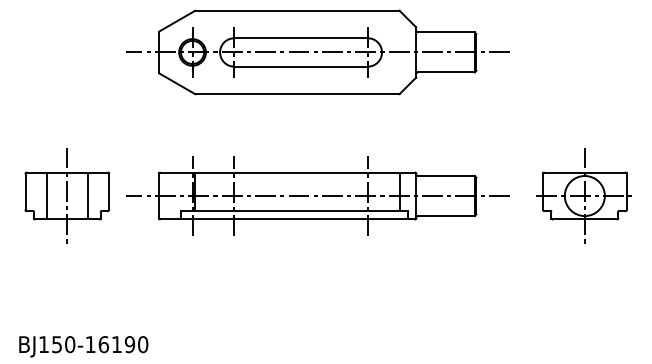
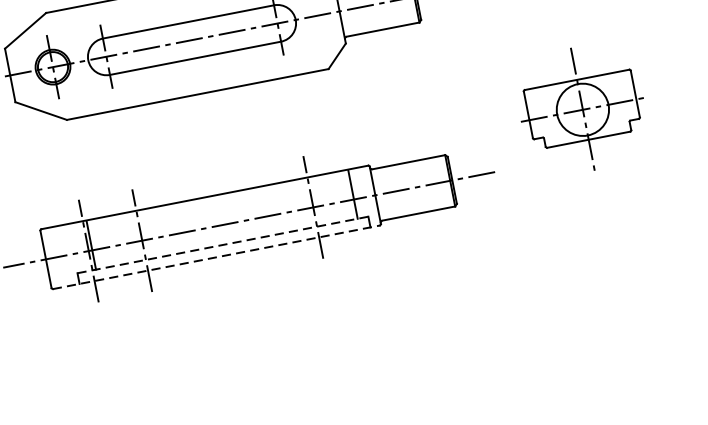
part: (583, 195) -> (581, 109), moved
line: (294, 211) -> (223, 245), solid -> dashed
line: (287, 219) -> (216, 257), solid -> dashed

